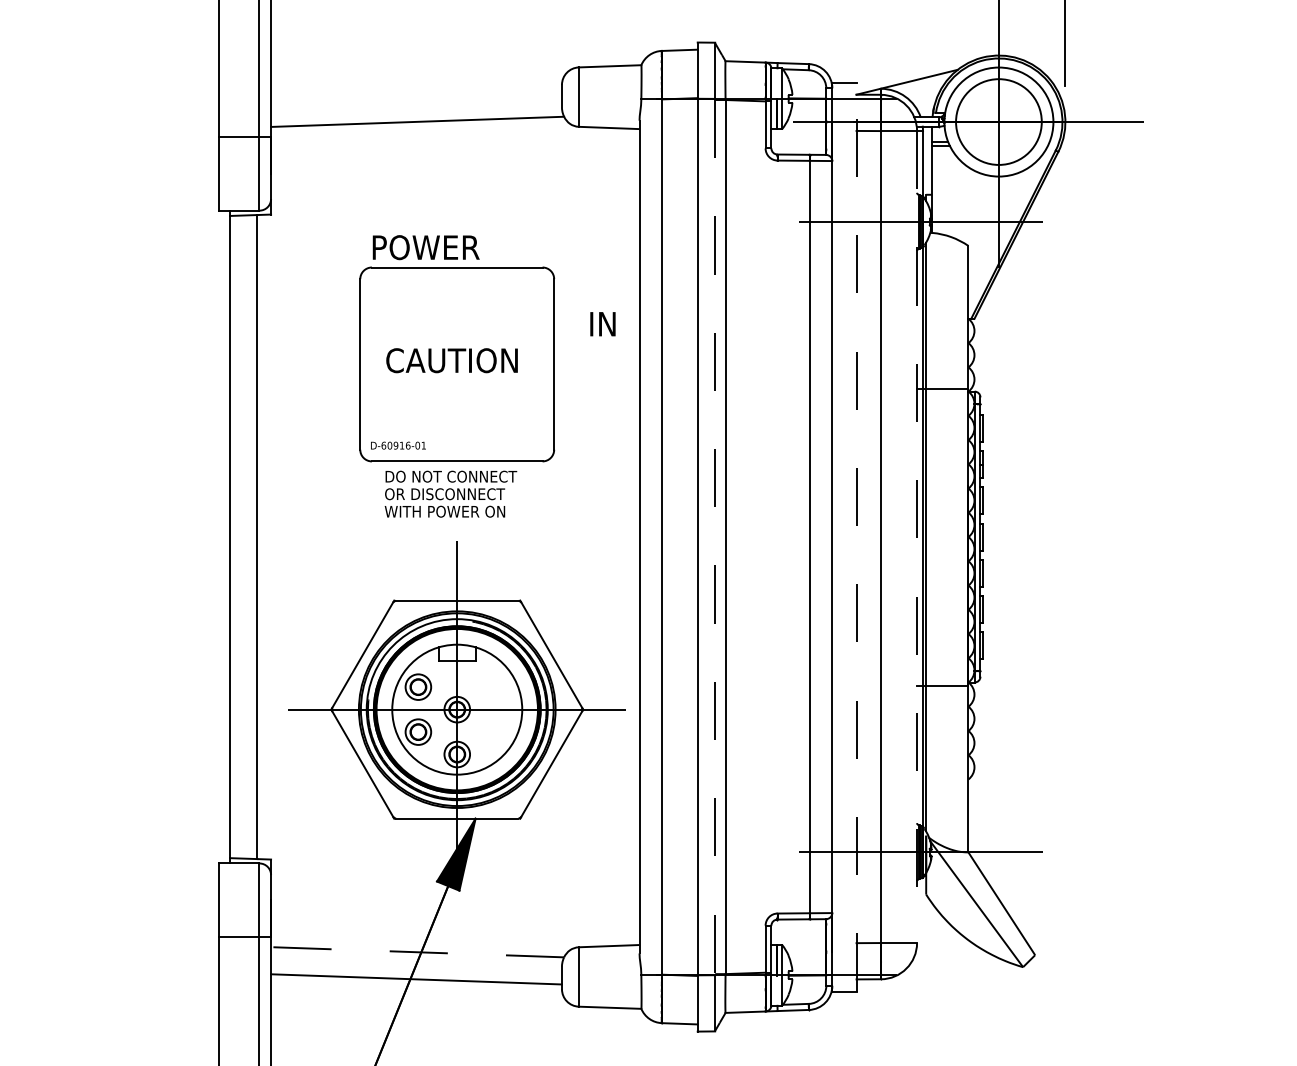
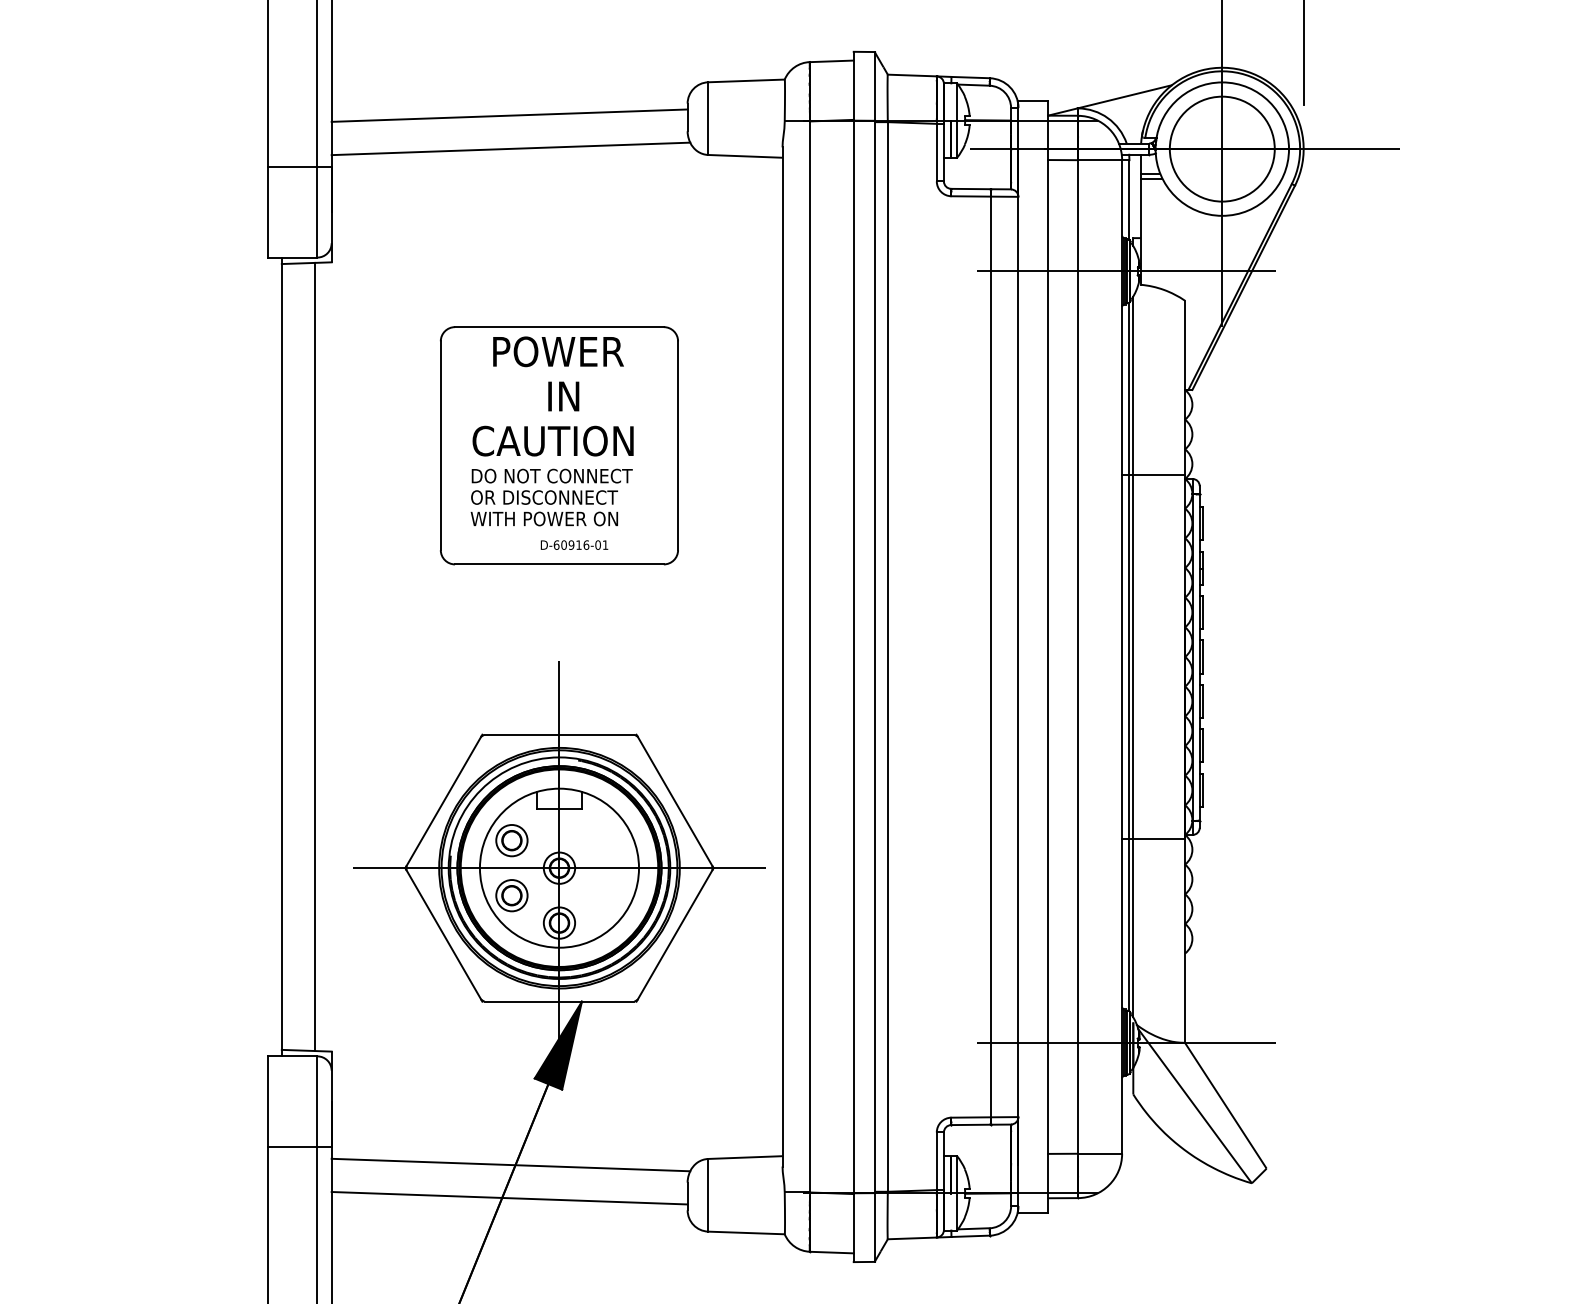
line: (416, 94) -> (509, 115), added
text: (426, 247) -> (558, 351), moved
text: (602, 324) -> (563, 396), moved
text: (398, 445) -> (574, 544), moved
text: (450, 494) -> (551, 497), moved
line: (715, 536) -> (875, 656), dashed -> solid
line: (856, 536) -> (1048, 656), dashed -> solid
line: (917, 536) -> (1122, 656), dashed -> solid
line: (417, 952) -> (510, 1165), dashed -> solid

